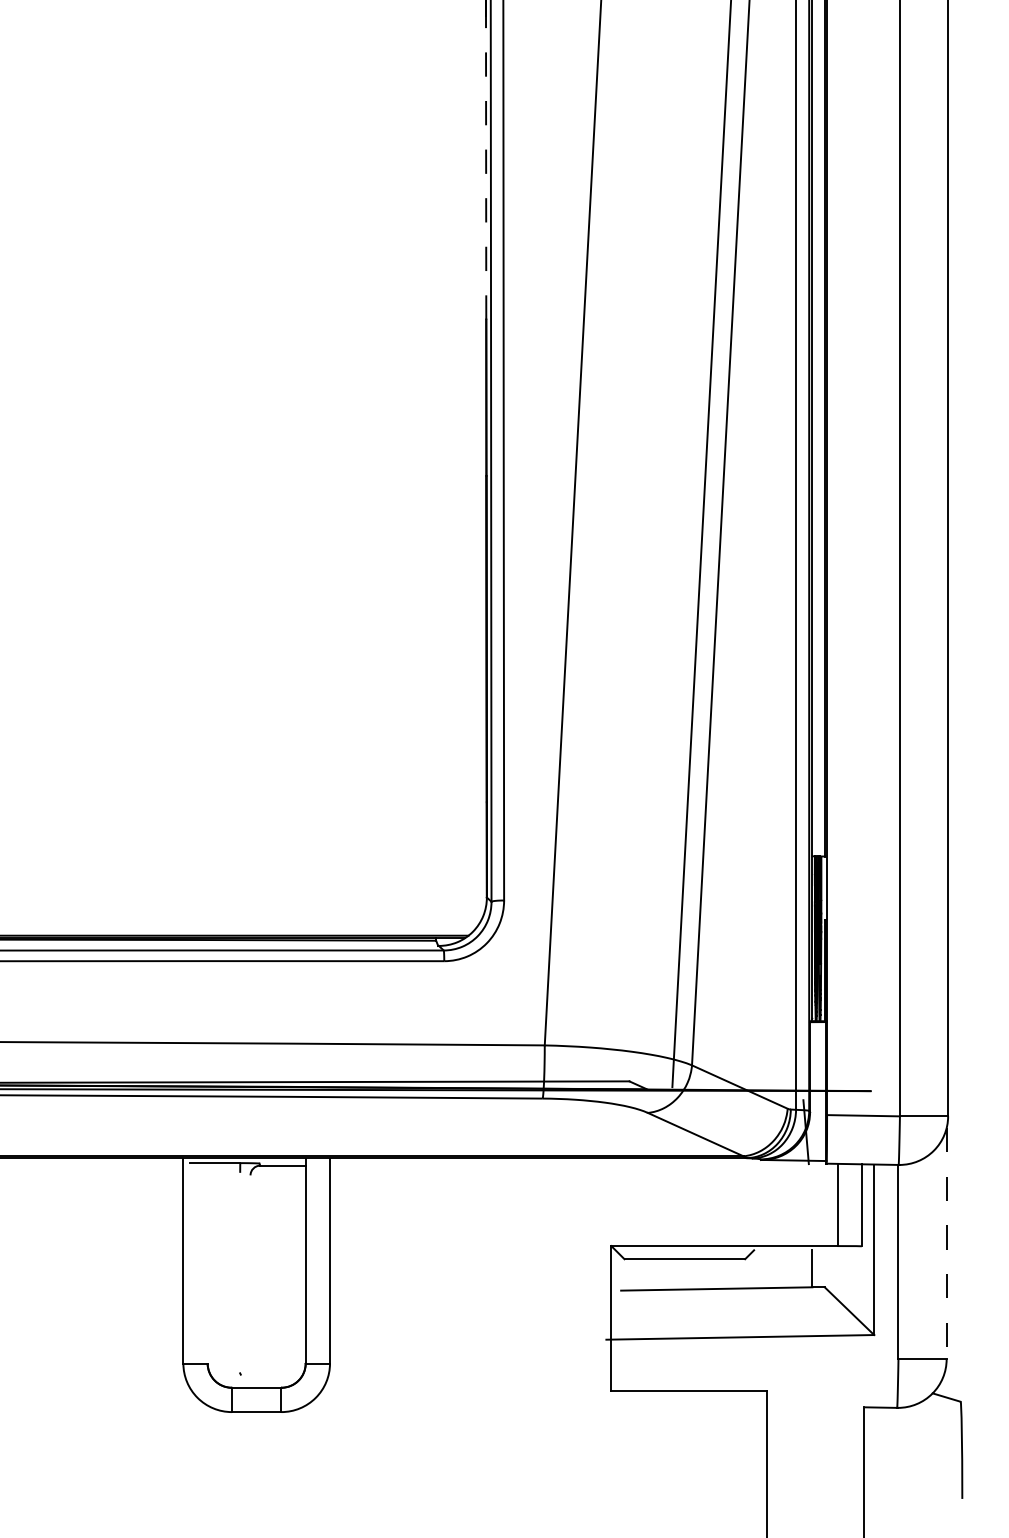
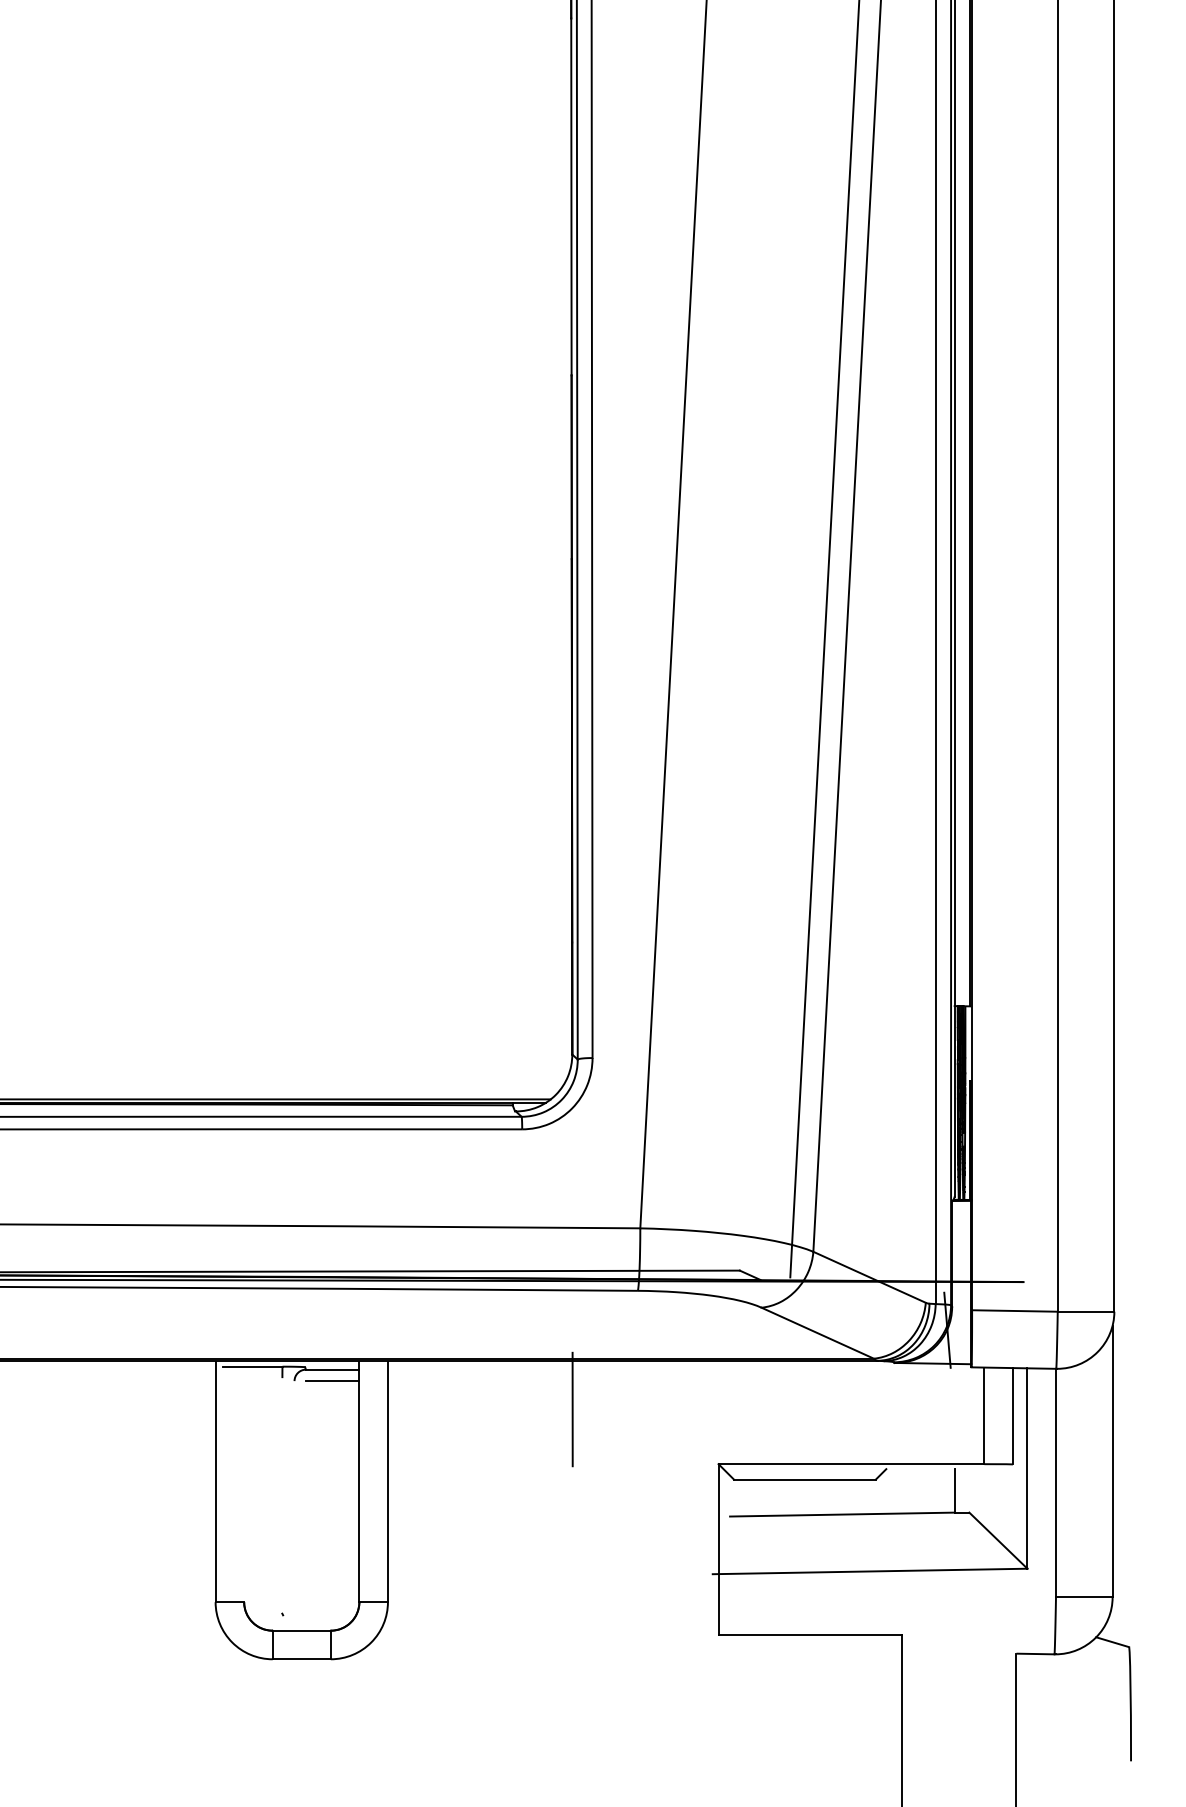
line: (486, 167) -> (571, 196), dashed -> solid
line: (282, 1175) -> (332, 1381), added
line: (487, 1199) -> (572, 1409), added
line: (946, 1243) -> (1112, 1461), dashed -> solid

